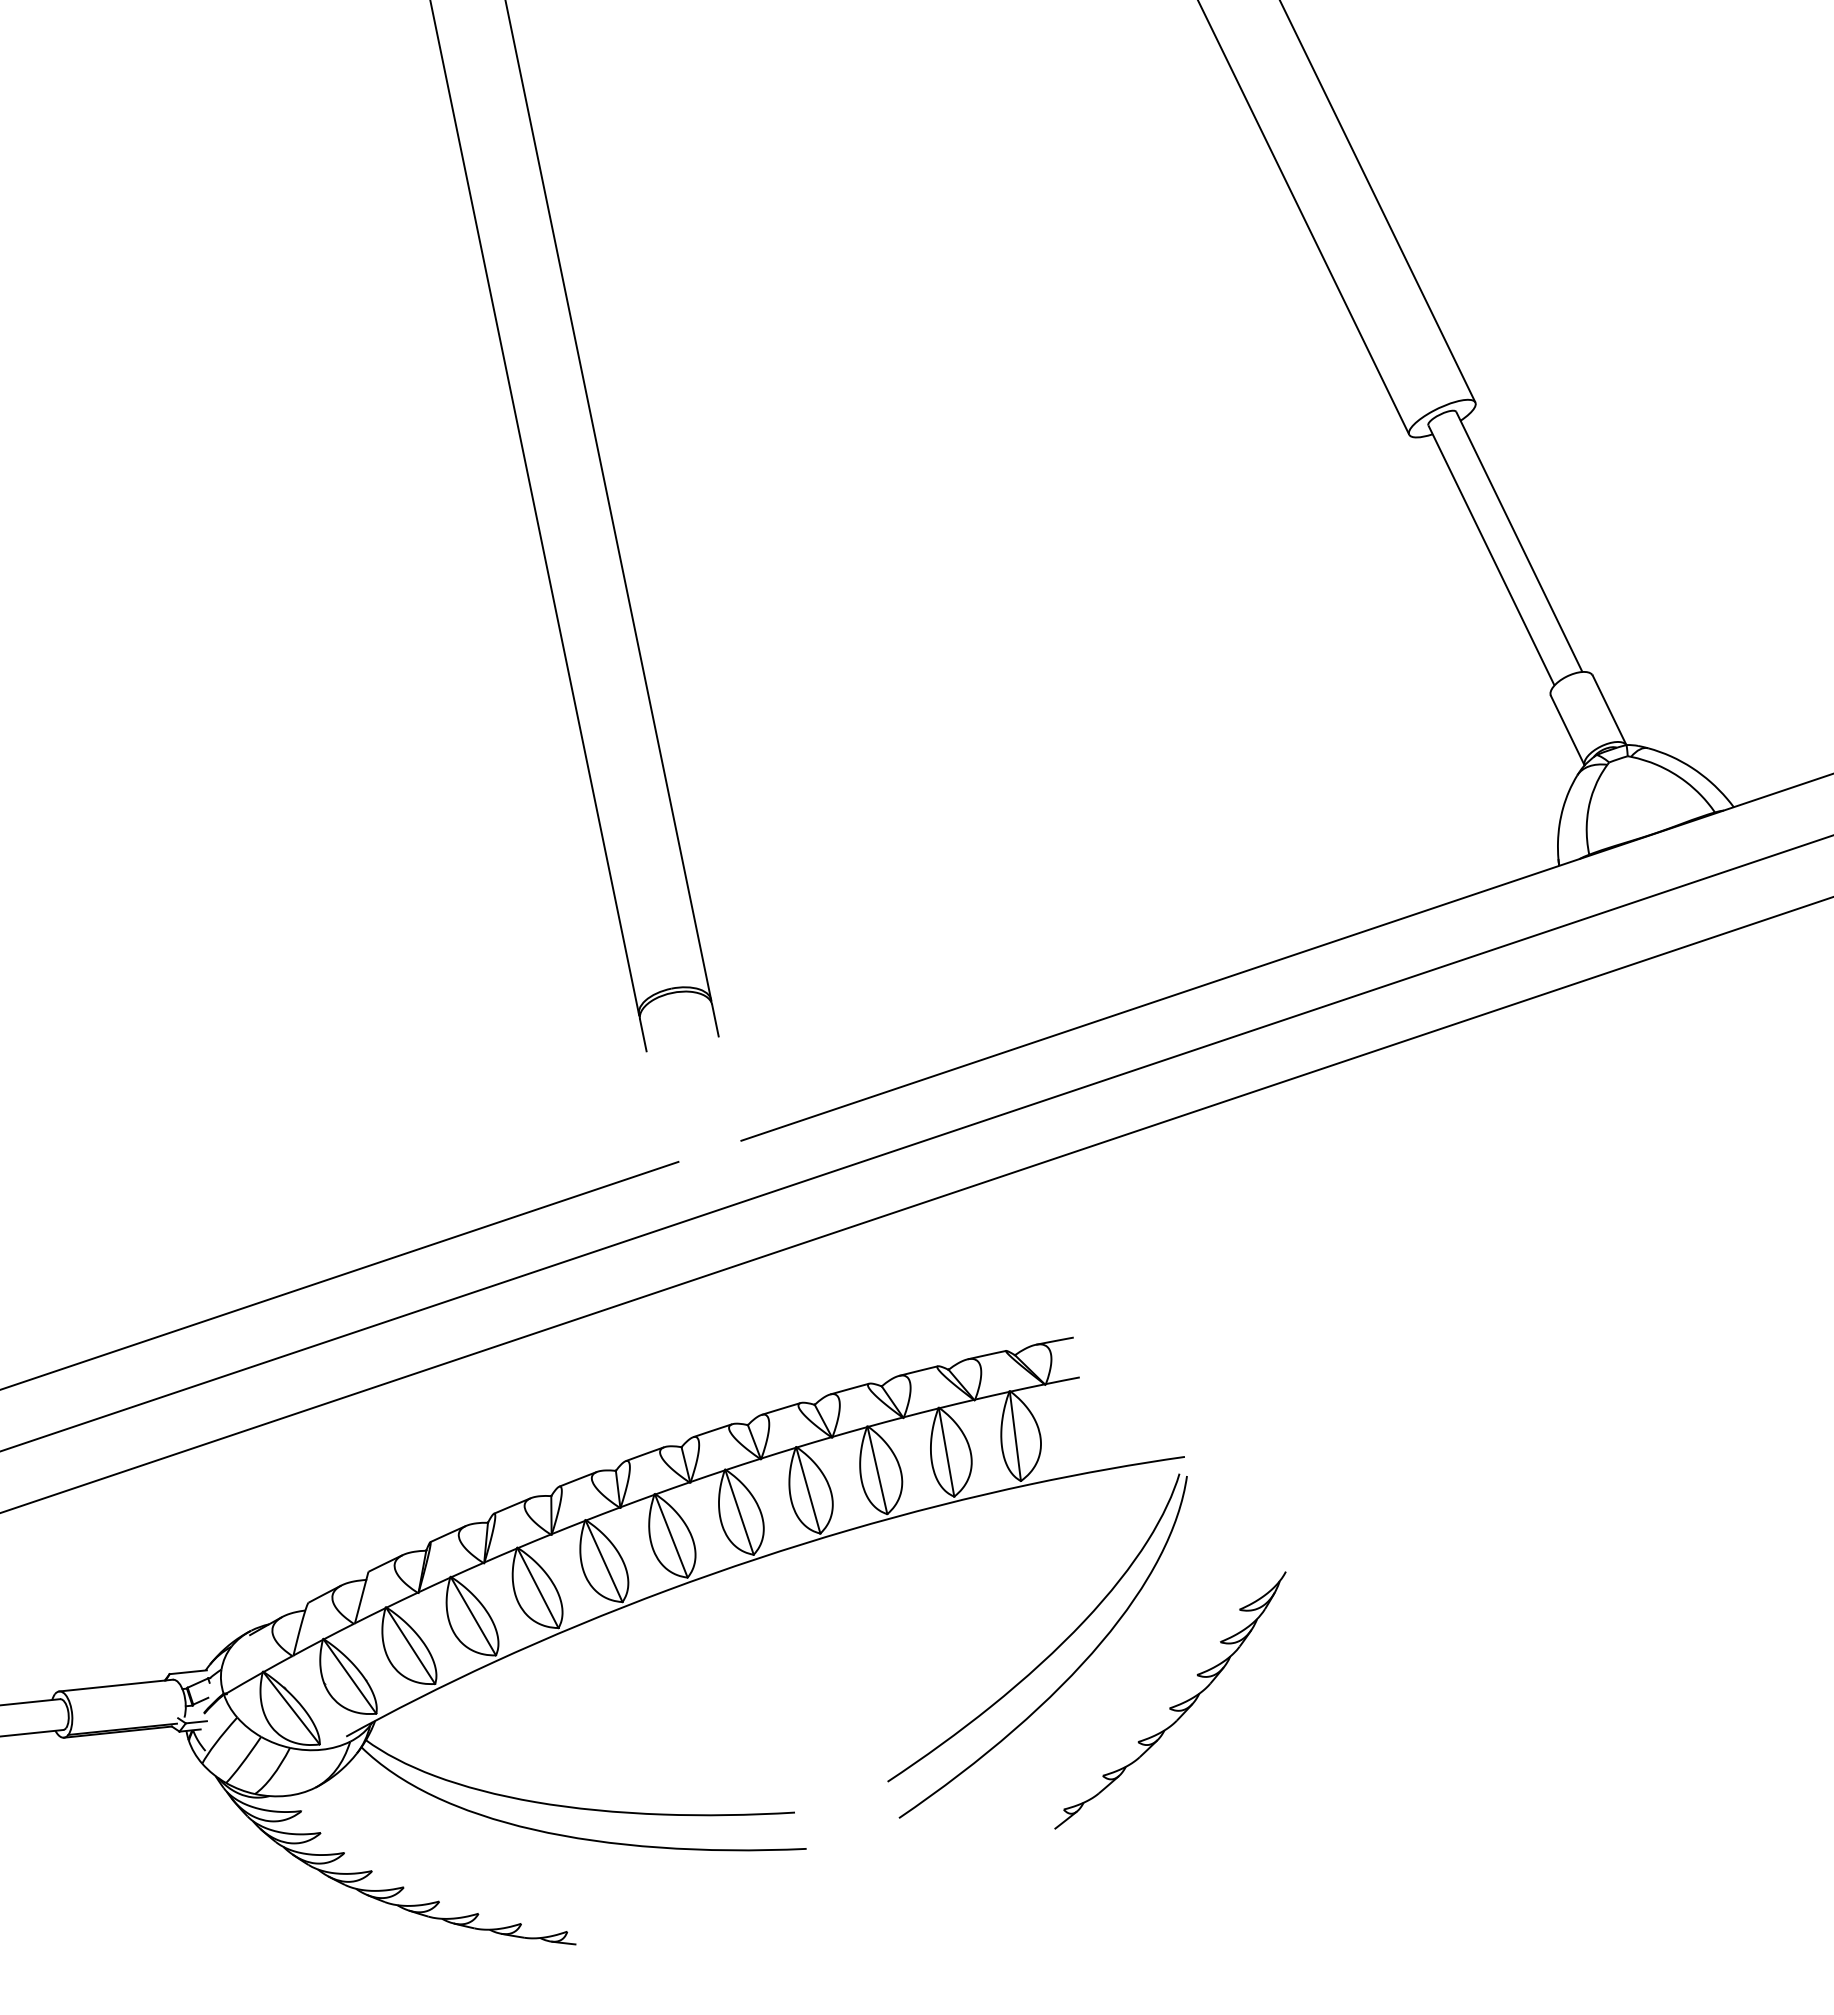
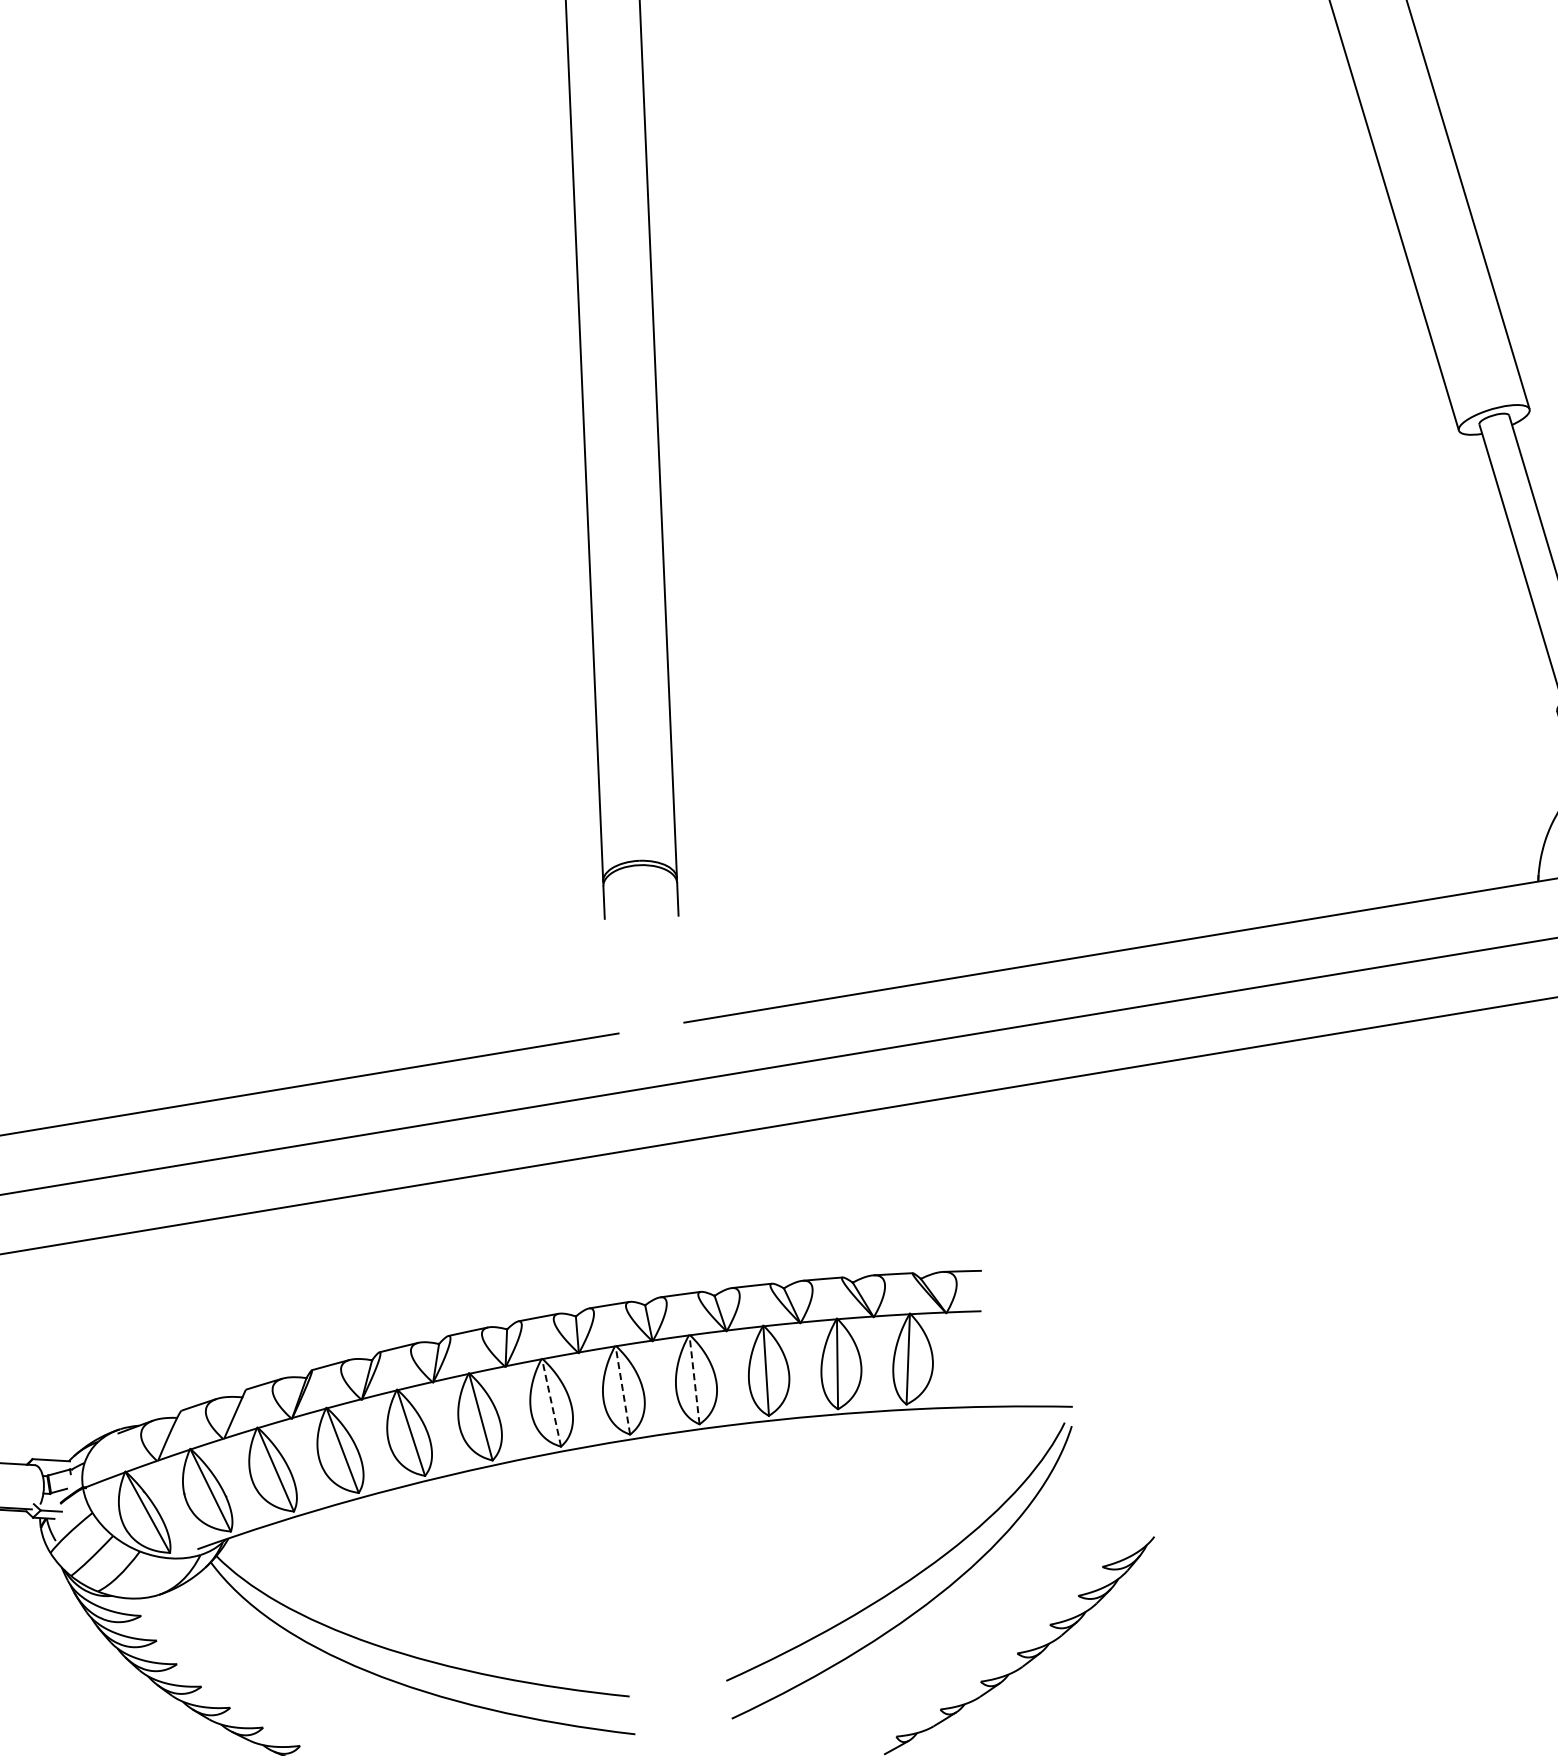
line: (808, 1490) -> (694, 1379), solid -> dashed
line: (739, 1512) -> (622, 1390), solid -> dashed
line: (671, 1535) -> (551, 1402), solid -> dashed

